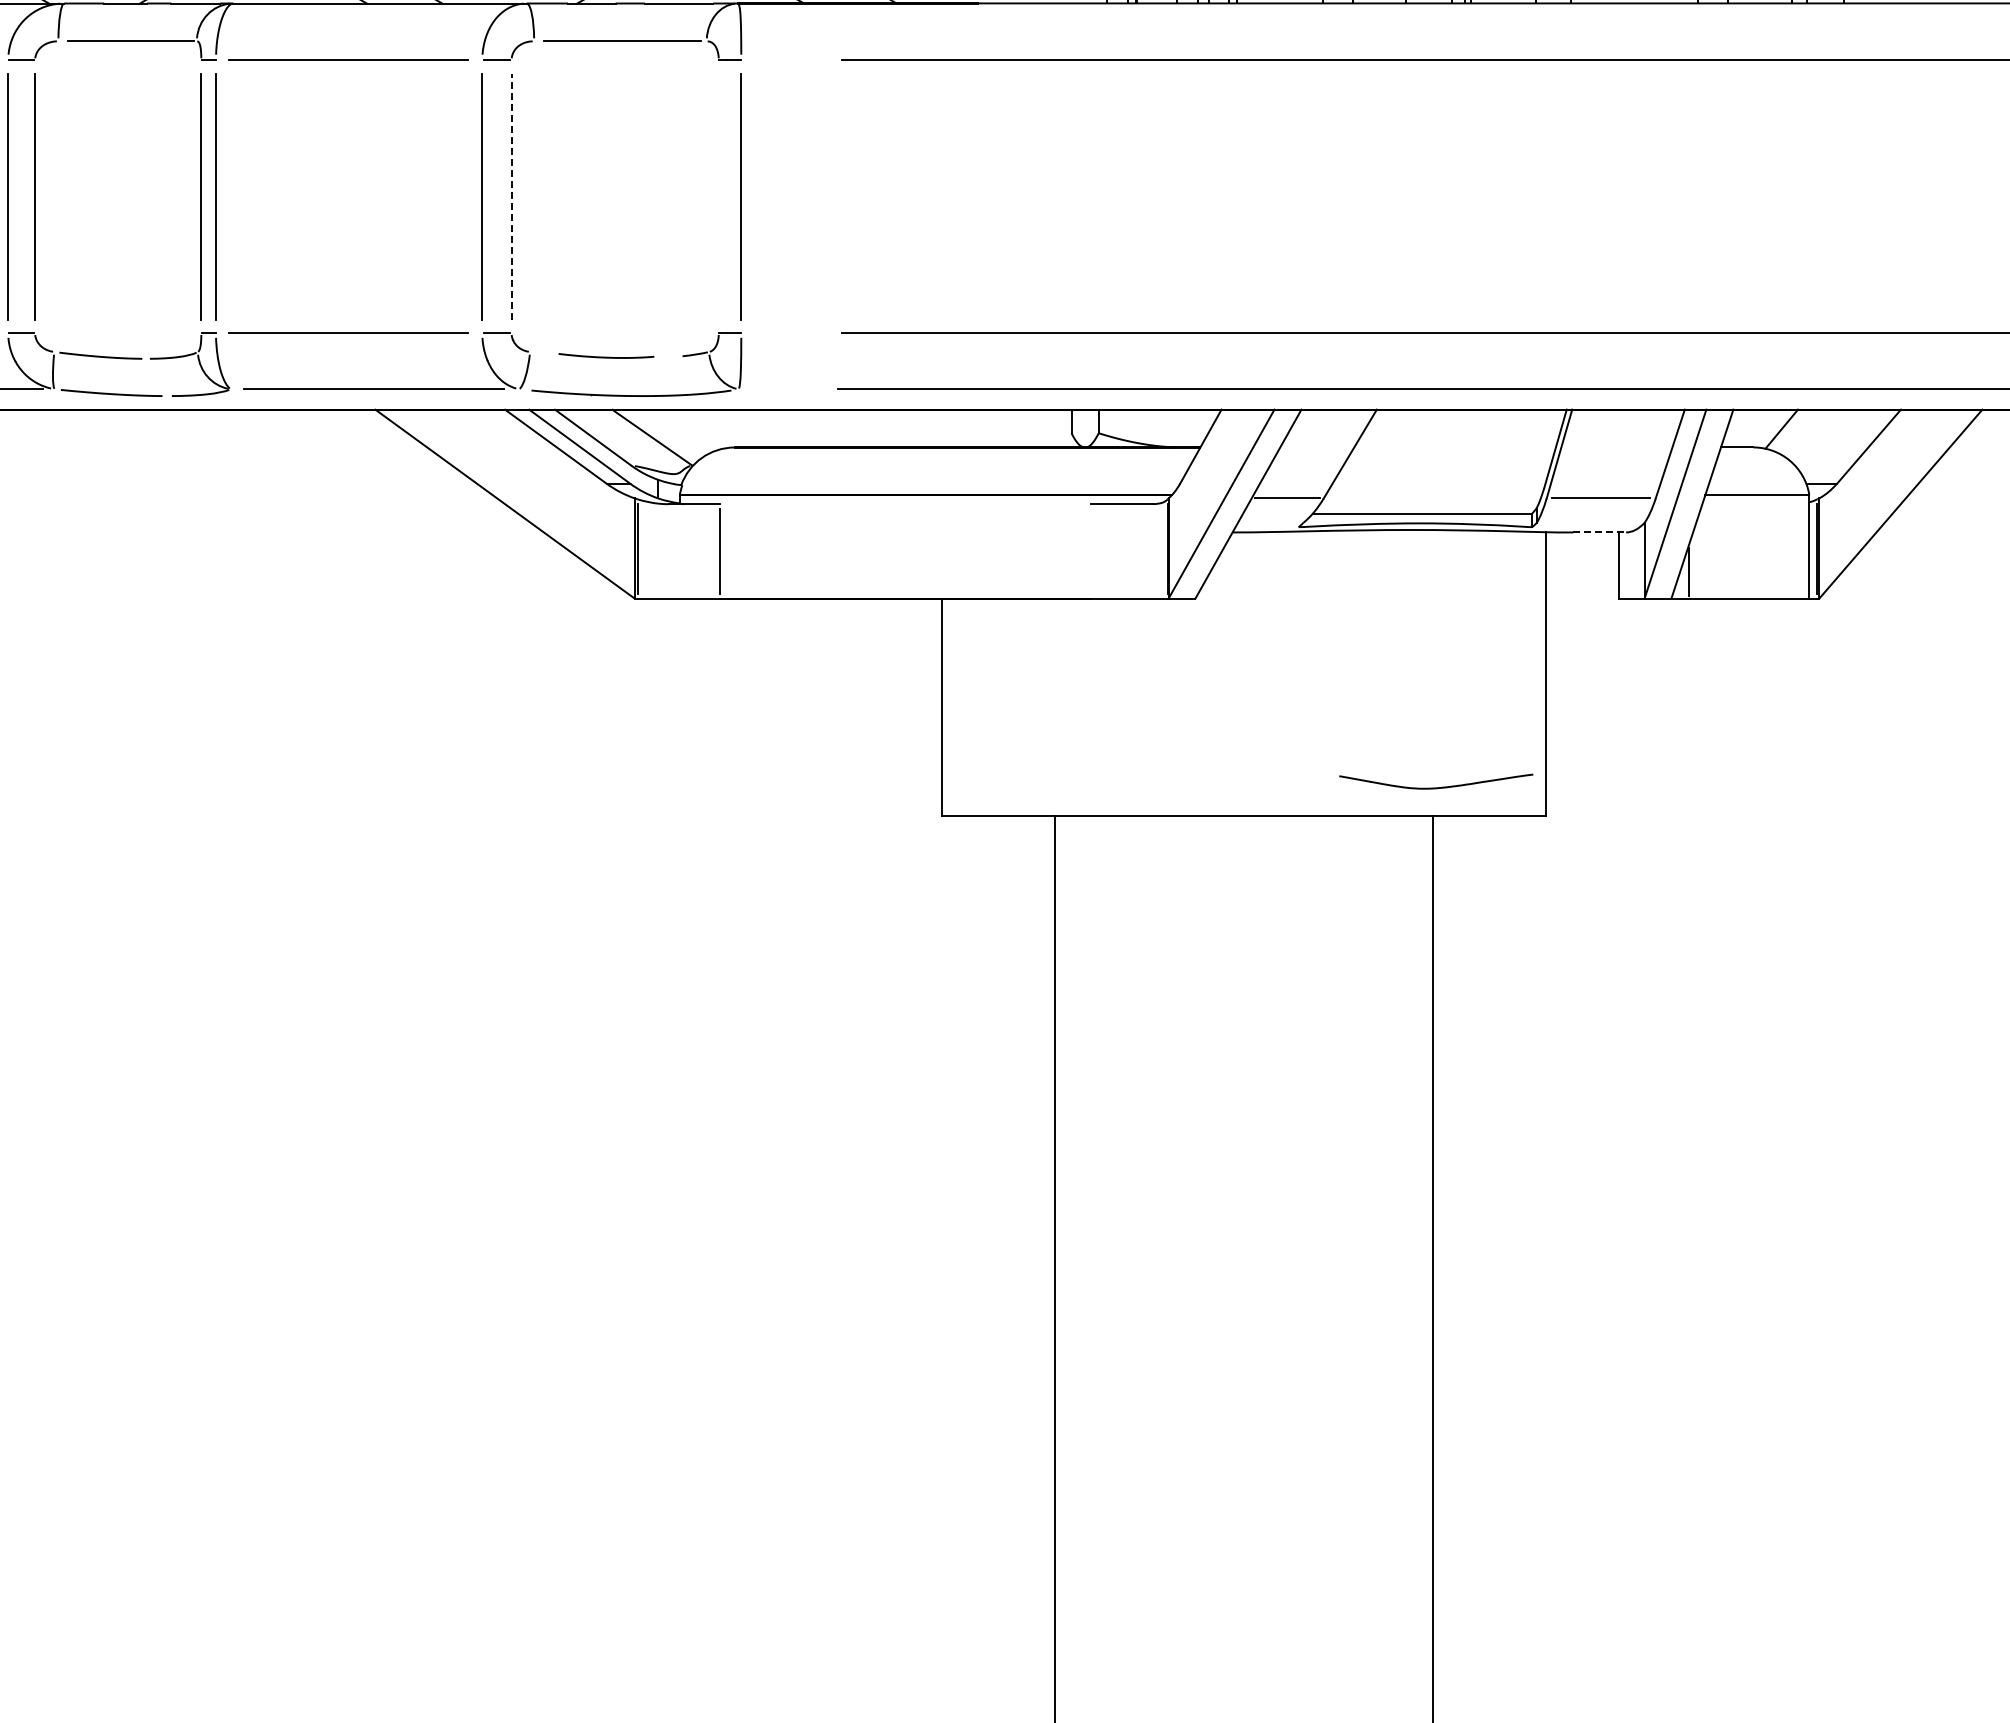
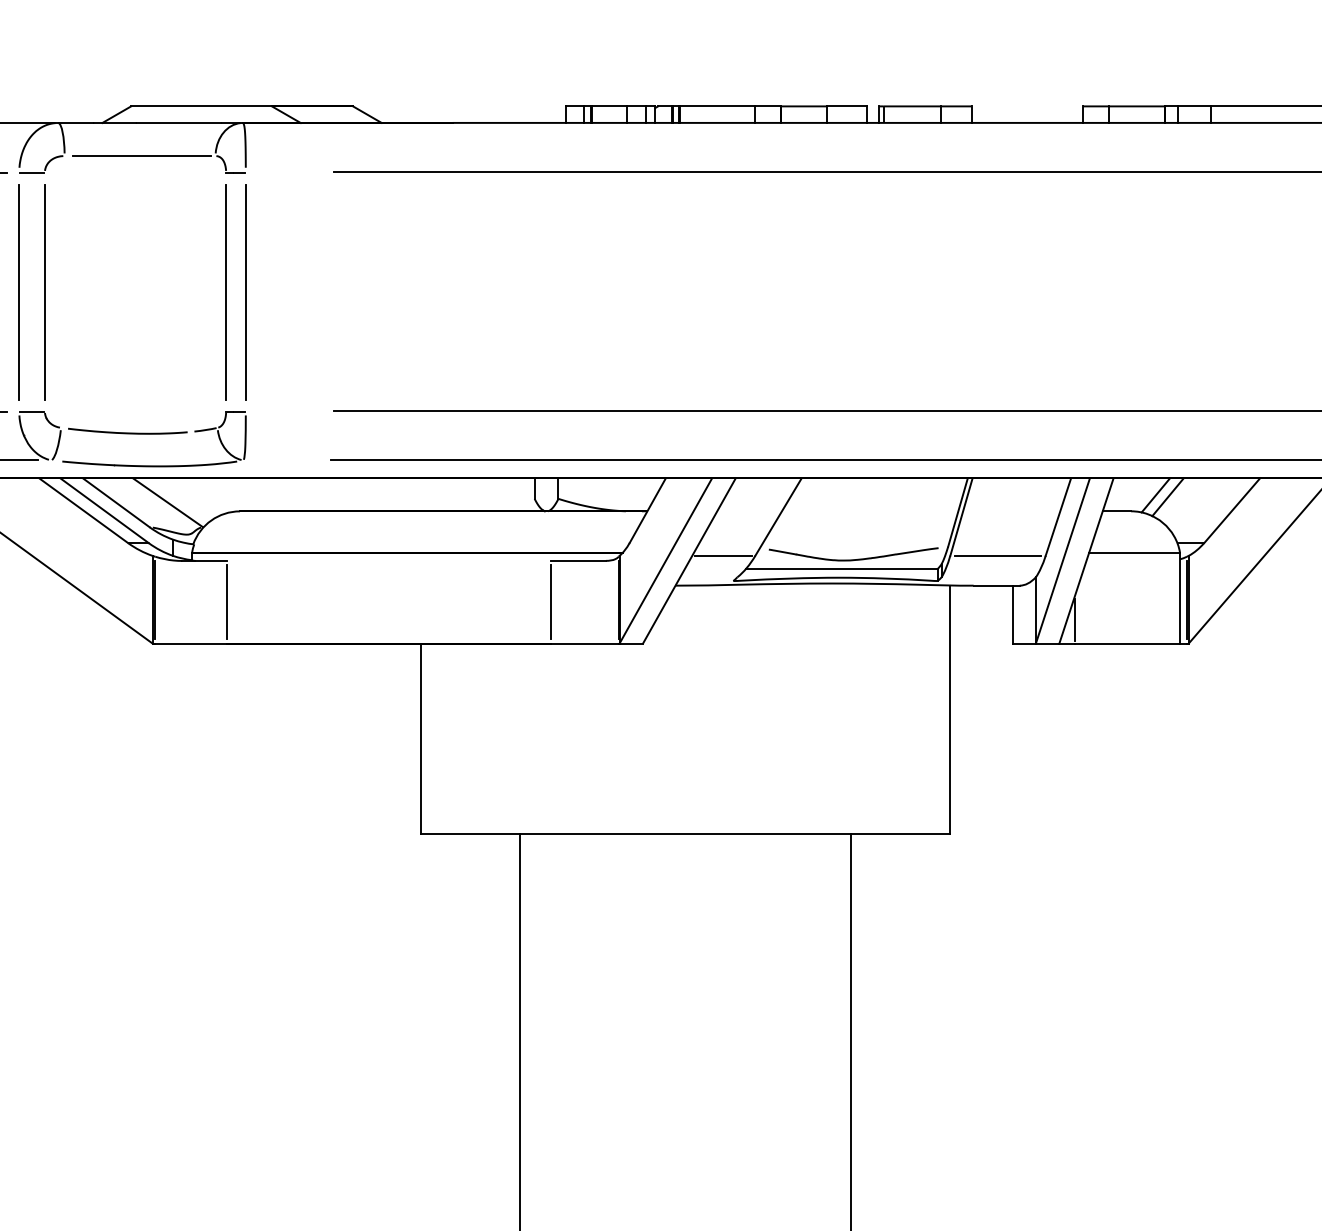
line: (511, 196) -> (44, 291), dashed -> solid
line: (718, 196) -> (225, 291), added
part: (606, 355) -> (127, 430), size x1.43
line: (1795, 431) -> (1167, 497), added
line: (1600, 532) -> (997, 585), dashed -> solid
line: (1090, 550) -> (551, 601), added
curve: (1436, 787) -> (853, 559), moved

